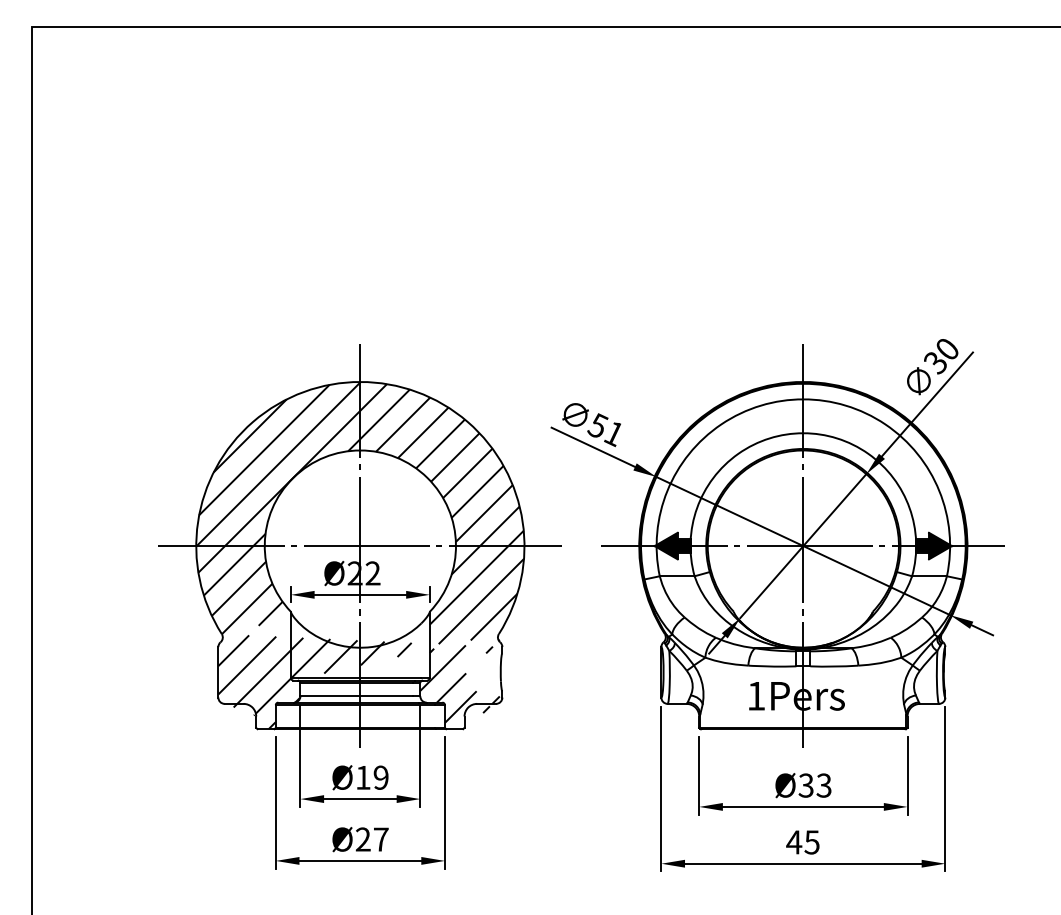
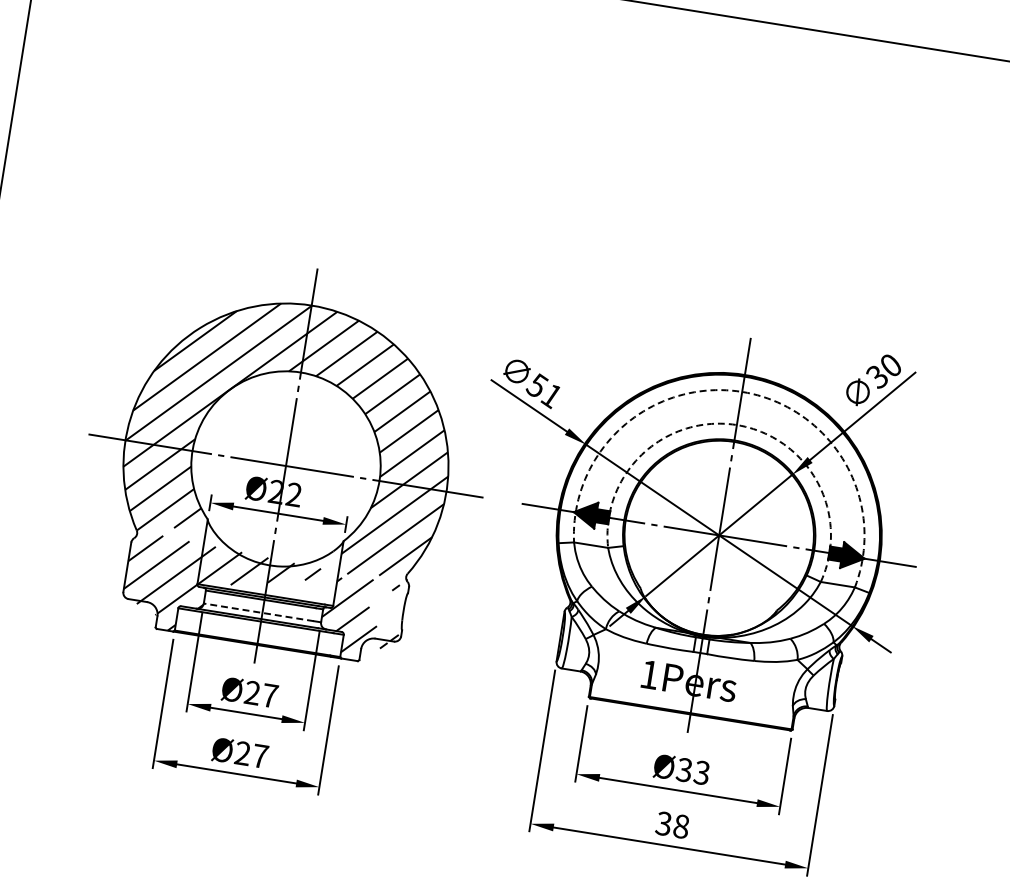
arc: (803, 399) -> (742, 392), solid -> dashed
arc: (803, 433) -> (736, 425), solid -> dashed
line: (356, 696) -> (258, 612), solid -> dashed
text: (371, 777) -> (260, 694), Ø19 -> Ø27
text: (802, 842) -> (671, 825), 45 -> 38

